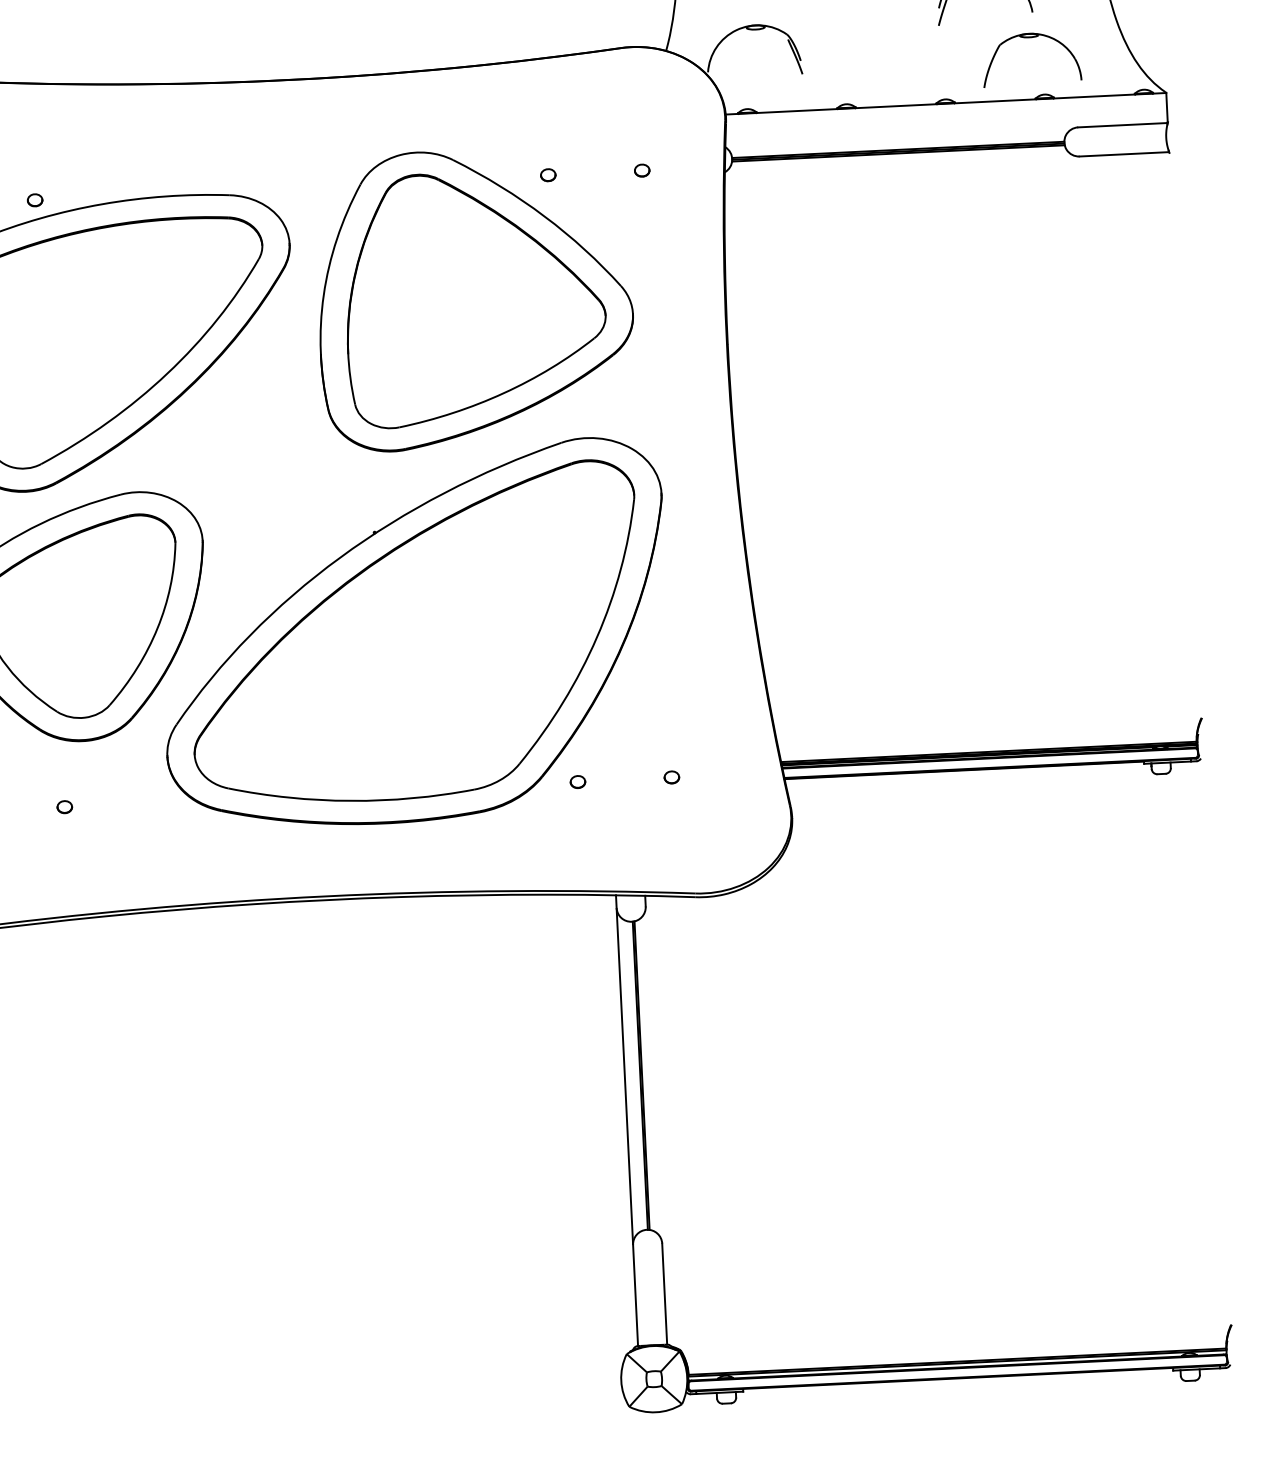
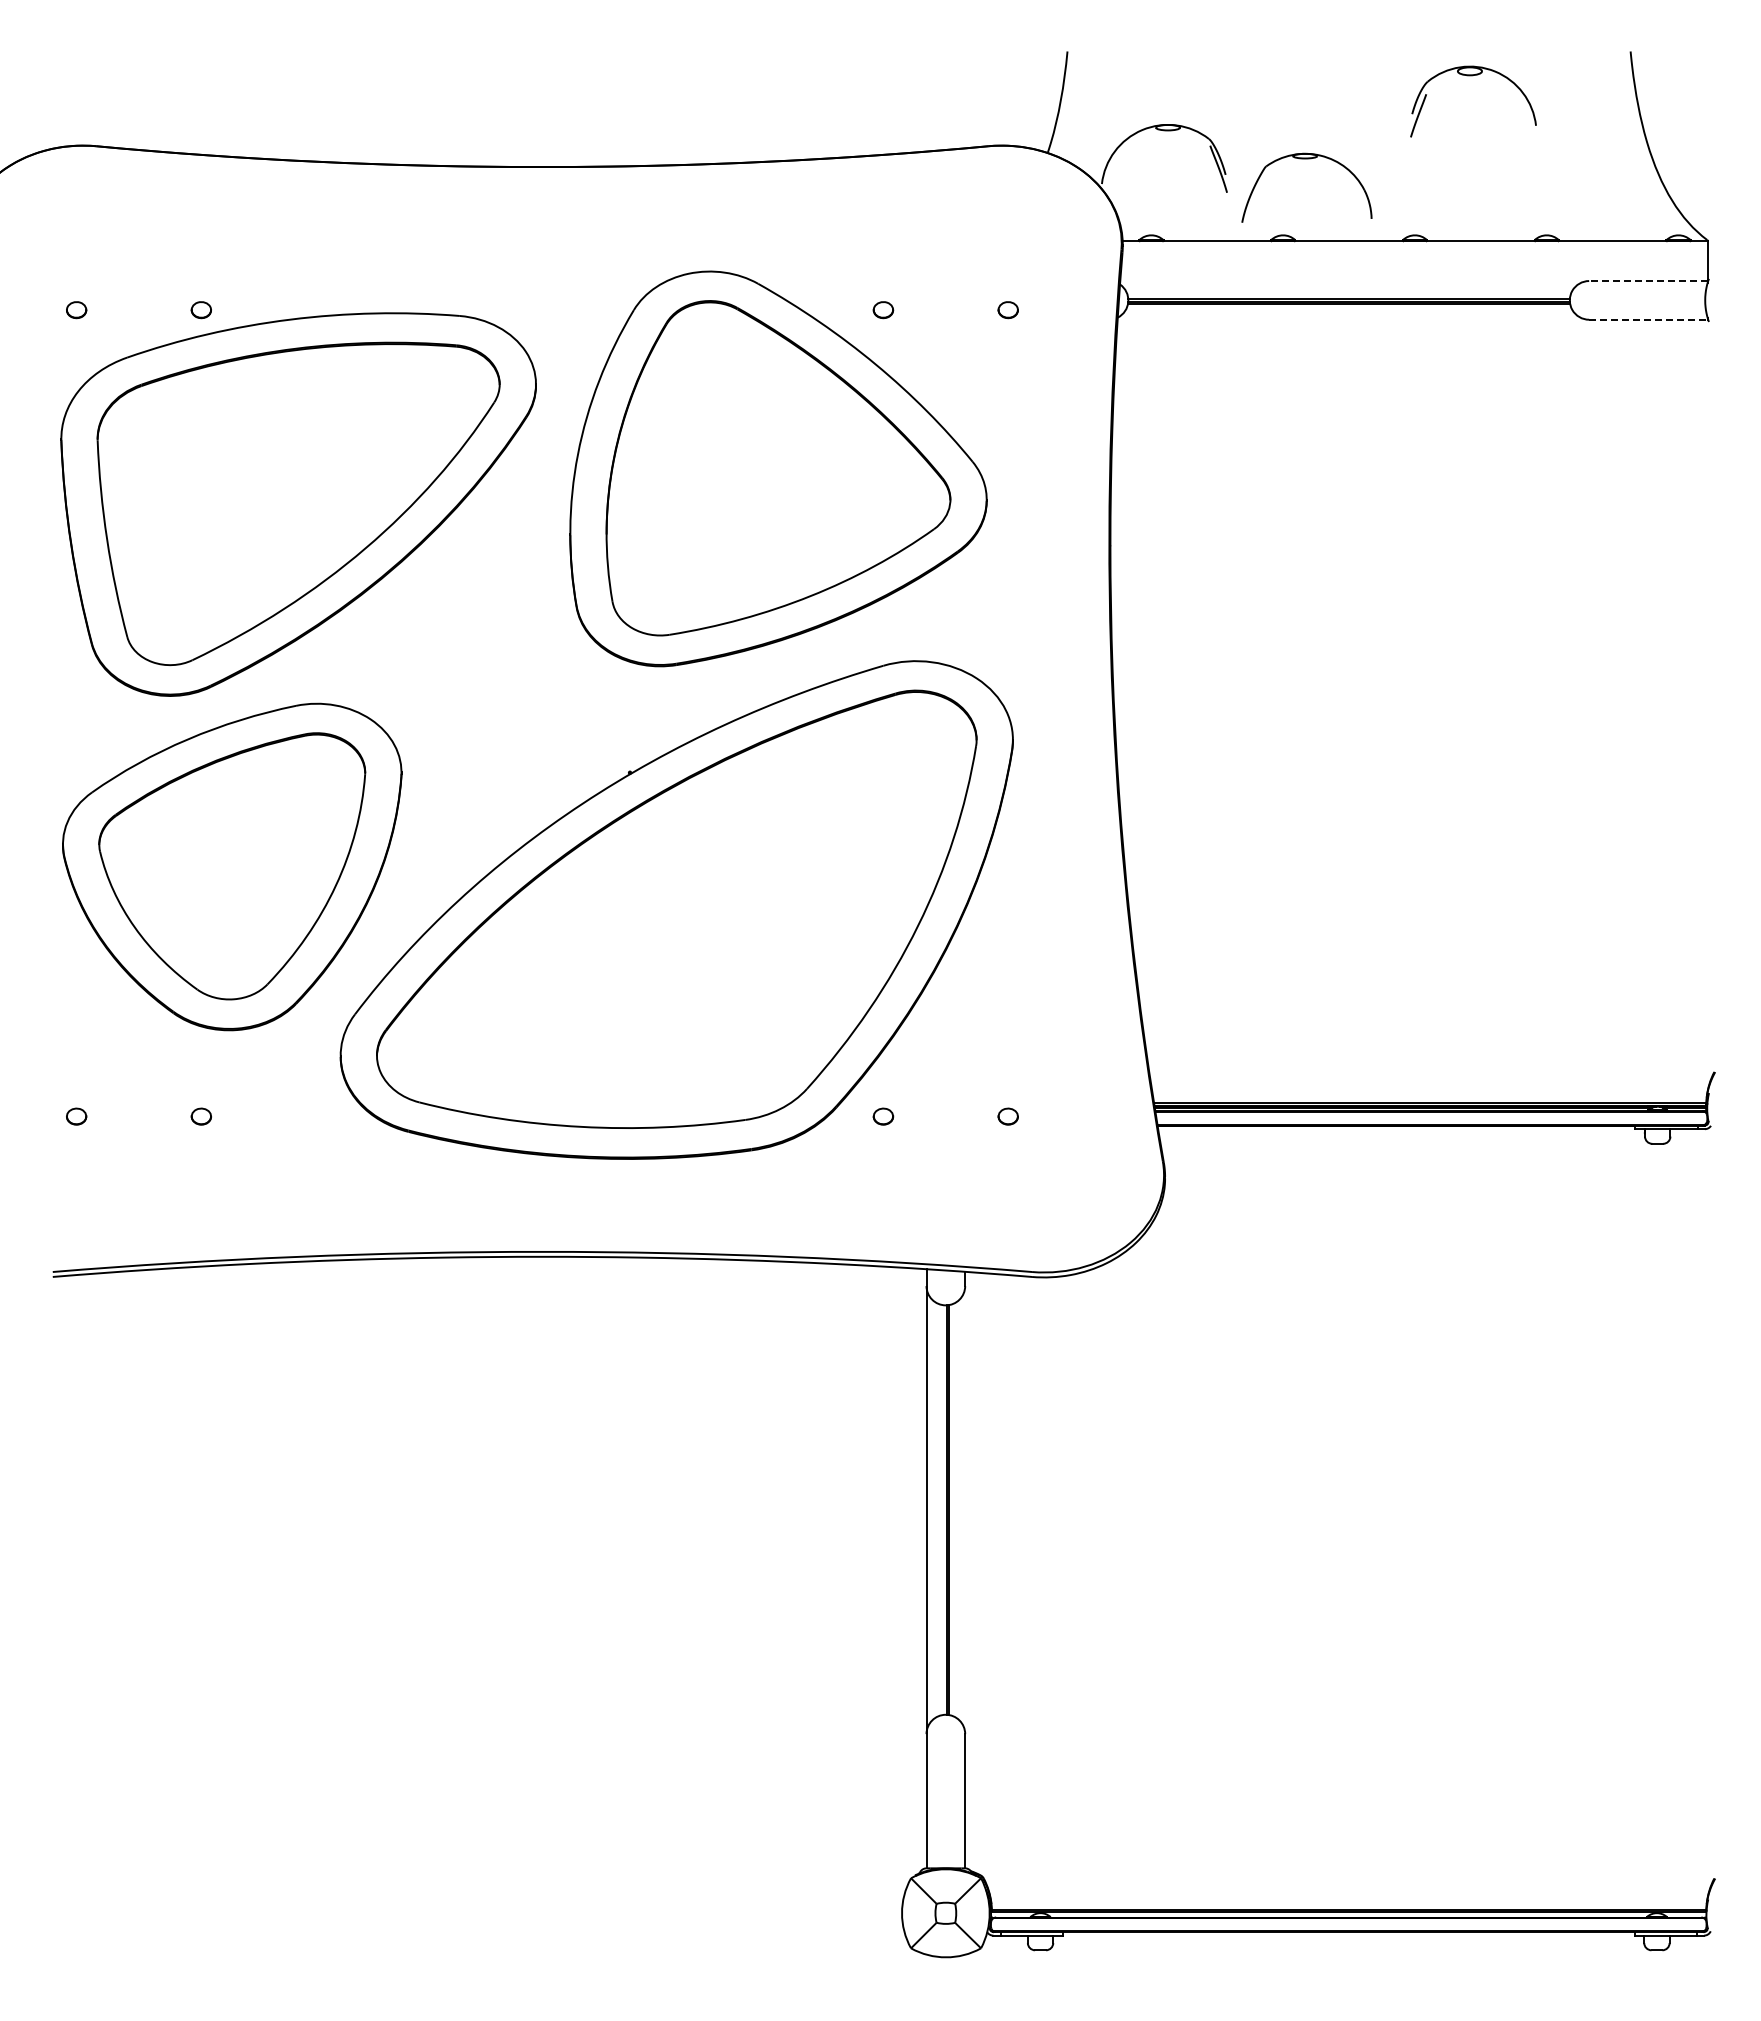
part: (1030, 38) -> (1306, 159), moved
line: (1122, 125) -> (1647, 281), solid -> dashed
line: (1124, 154) -> (1648, 319), solid -> dashed

